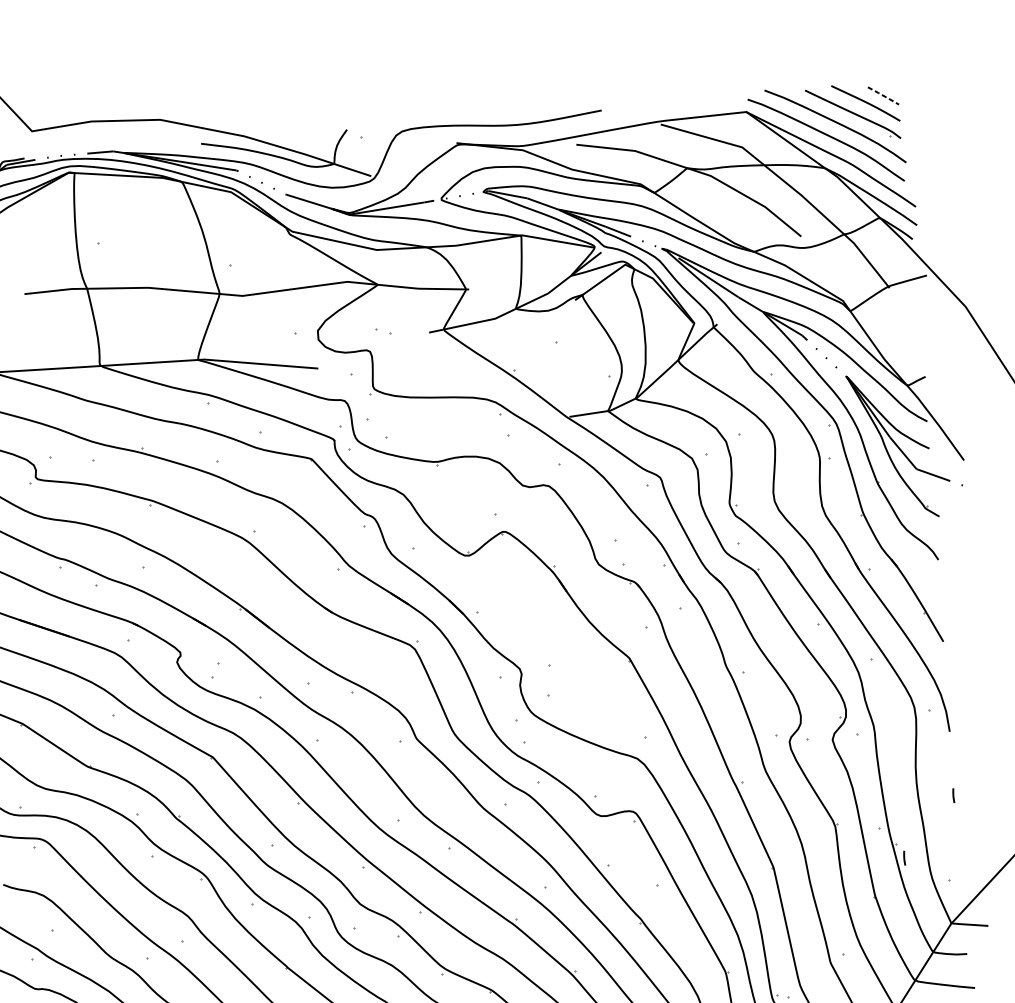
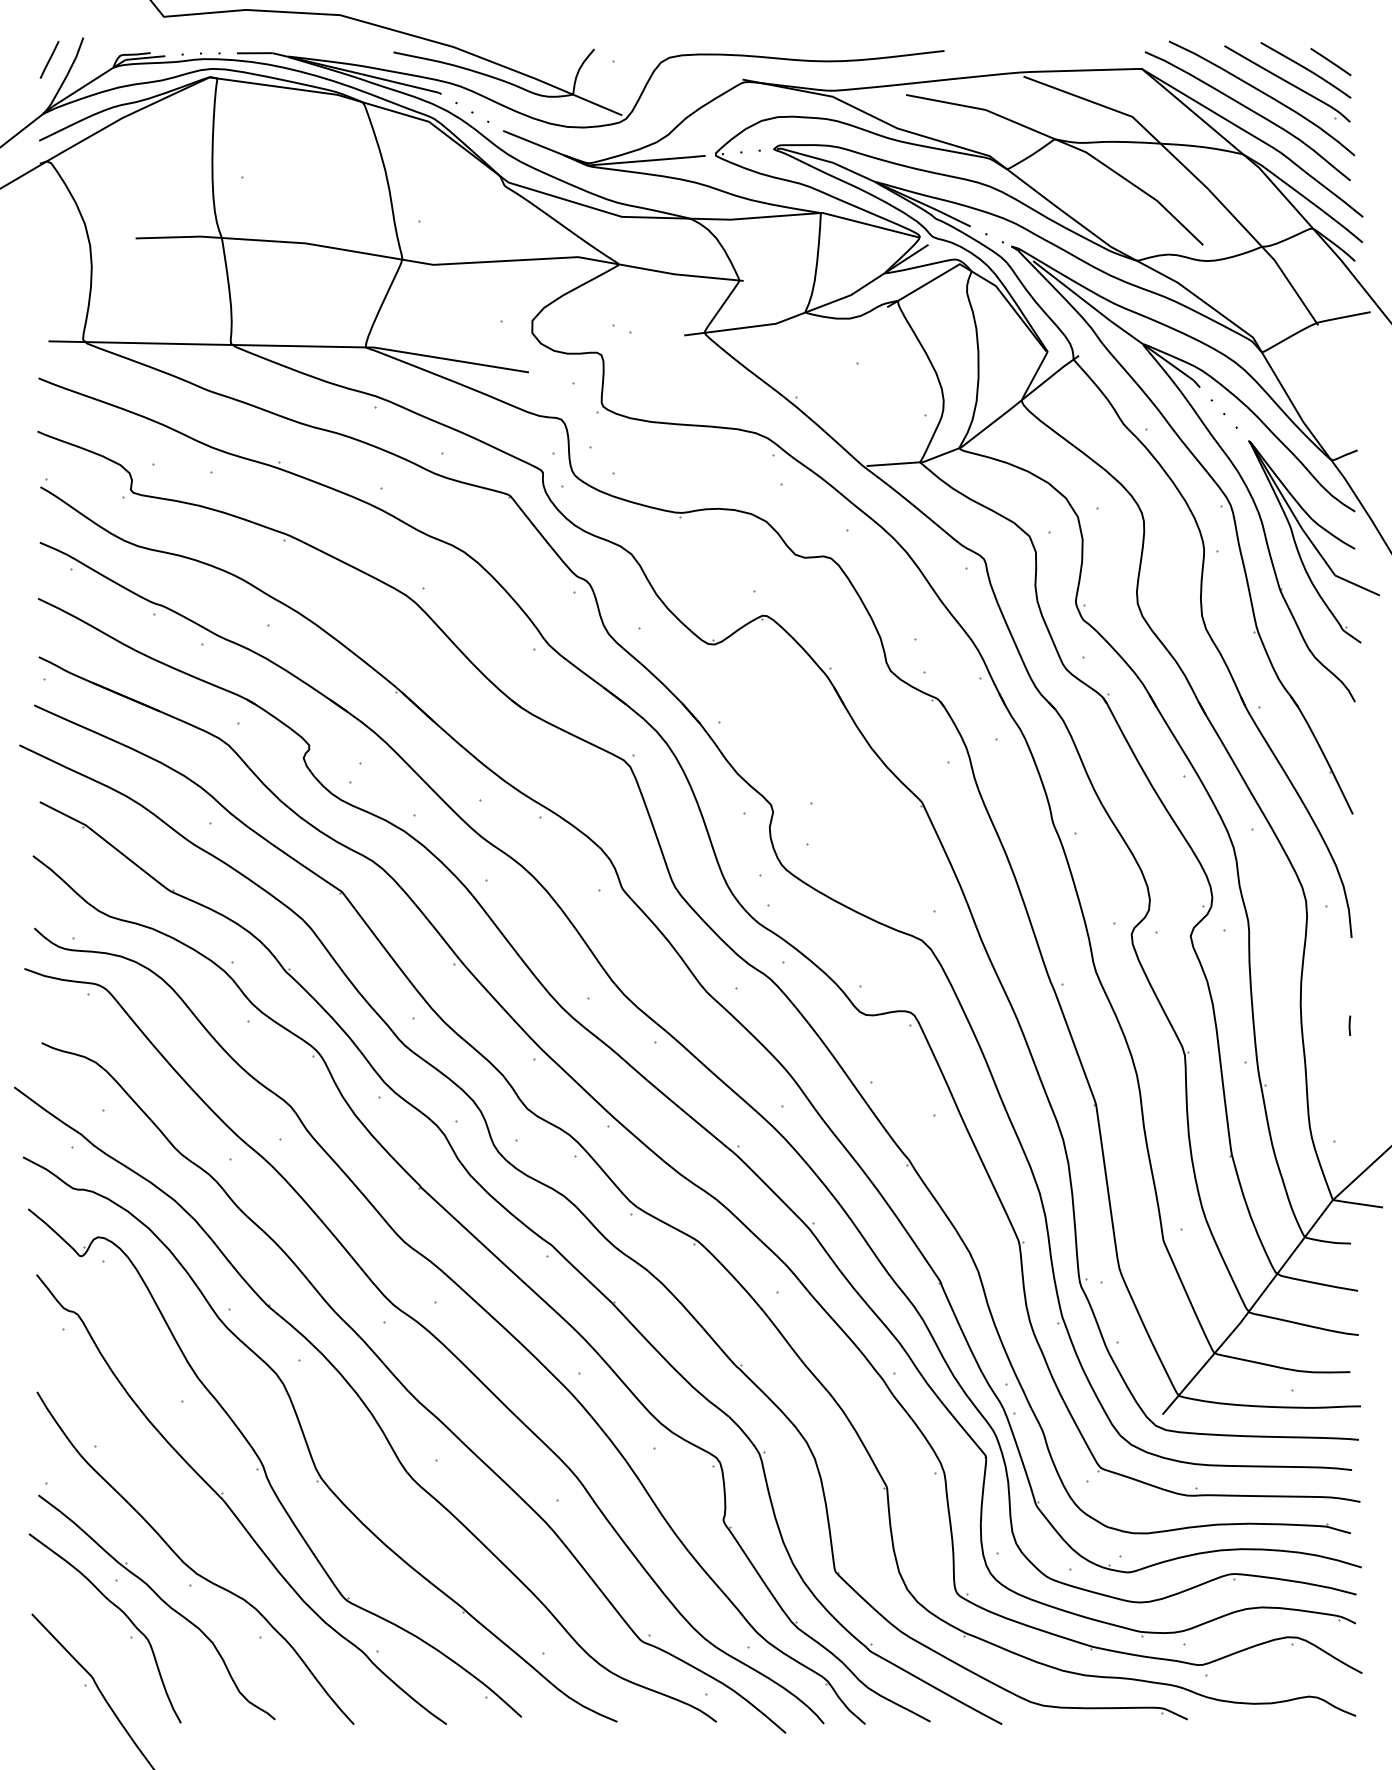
line: (883, 95) -> (1331, 61), dashed -> solid
line: (904, 858) -> (1275, 1105), removed

